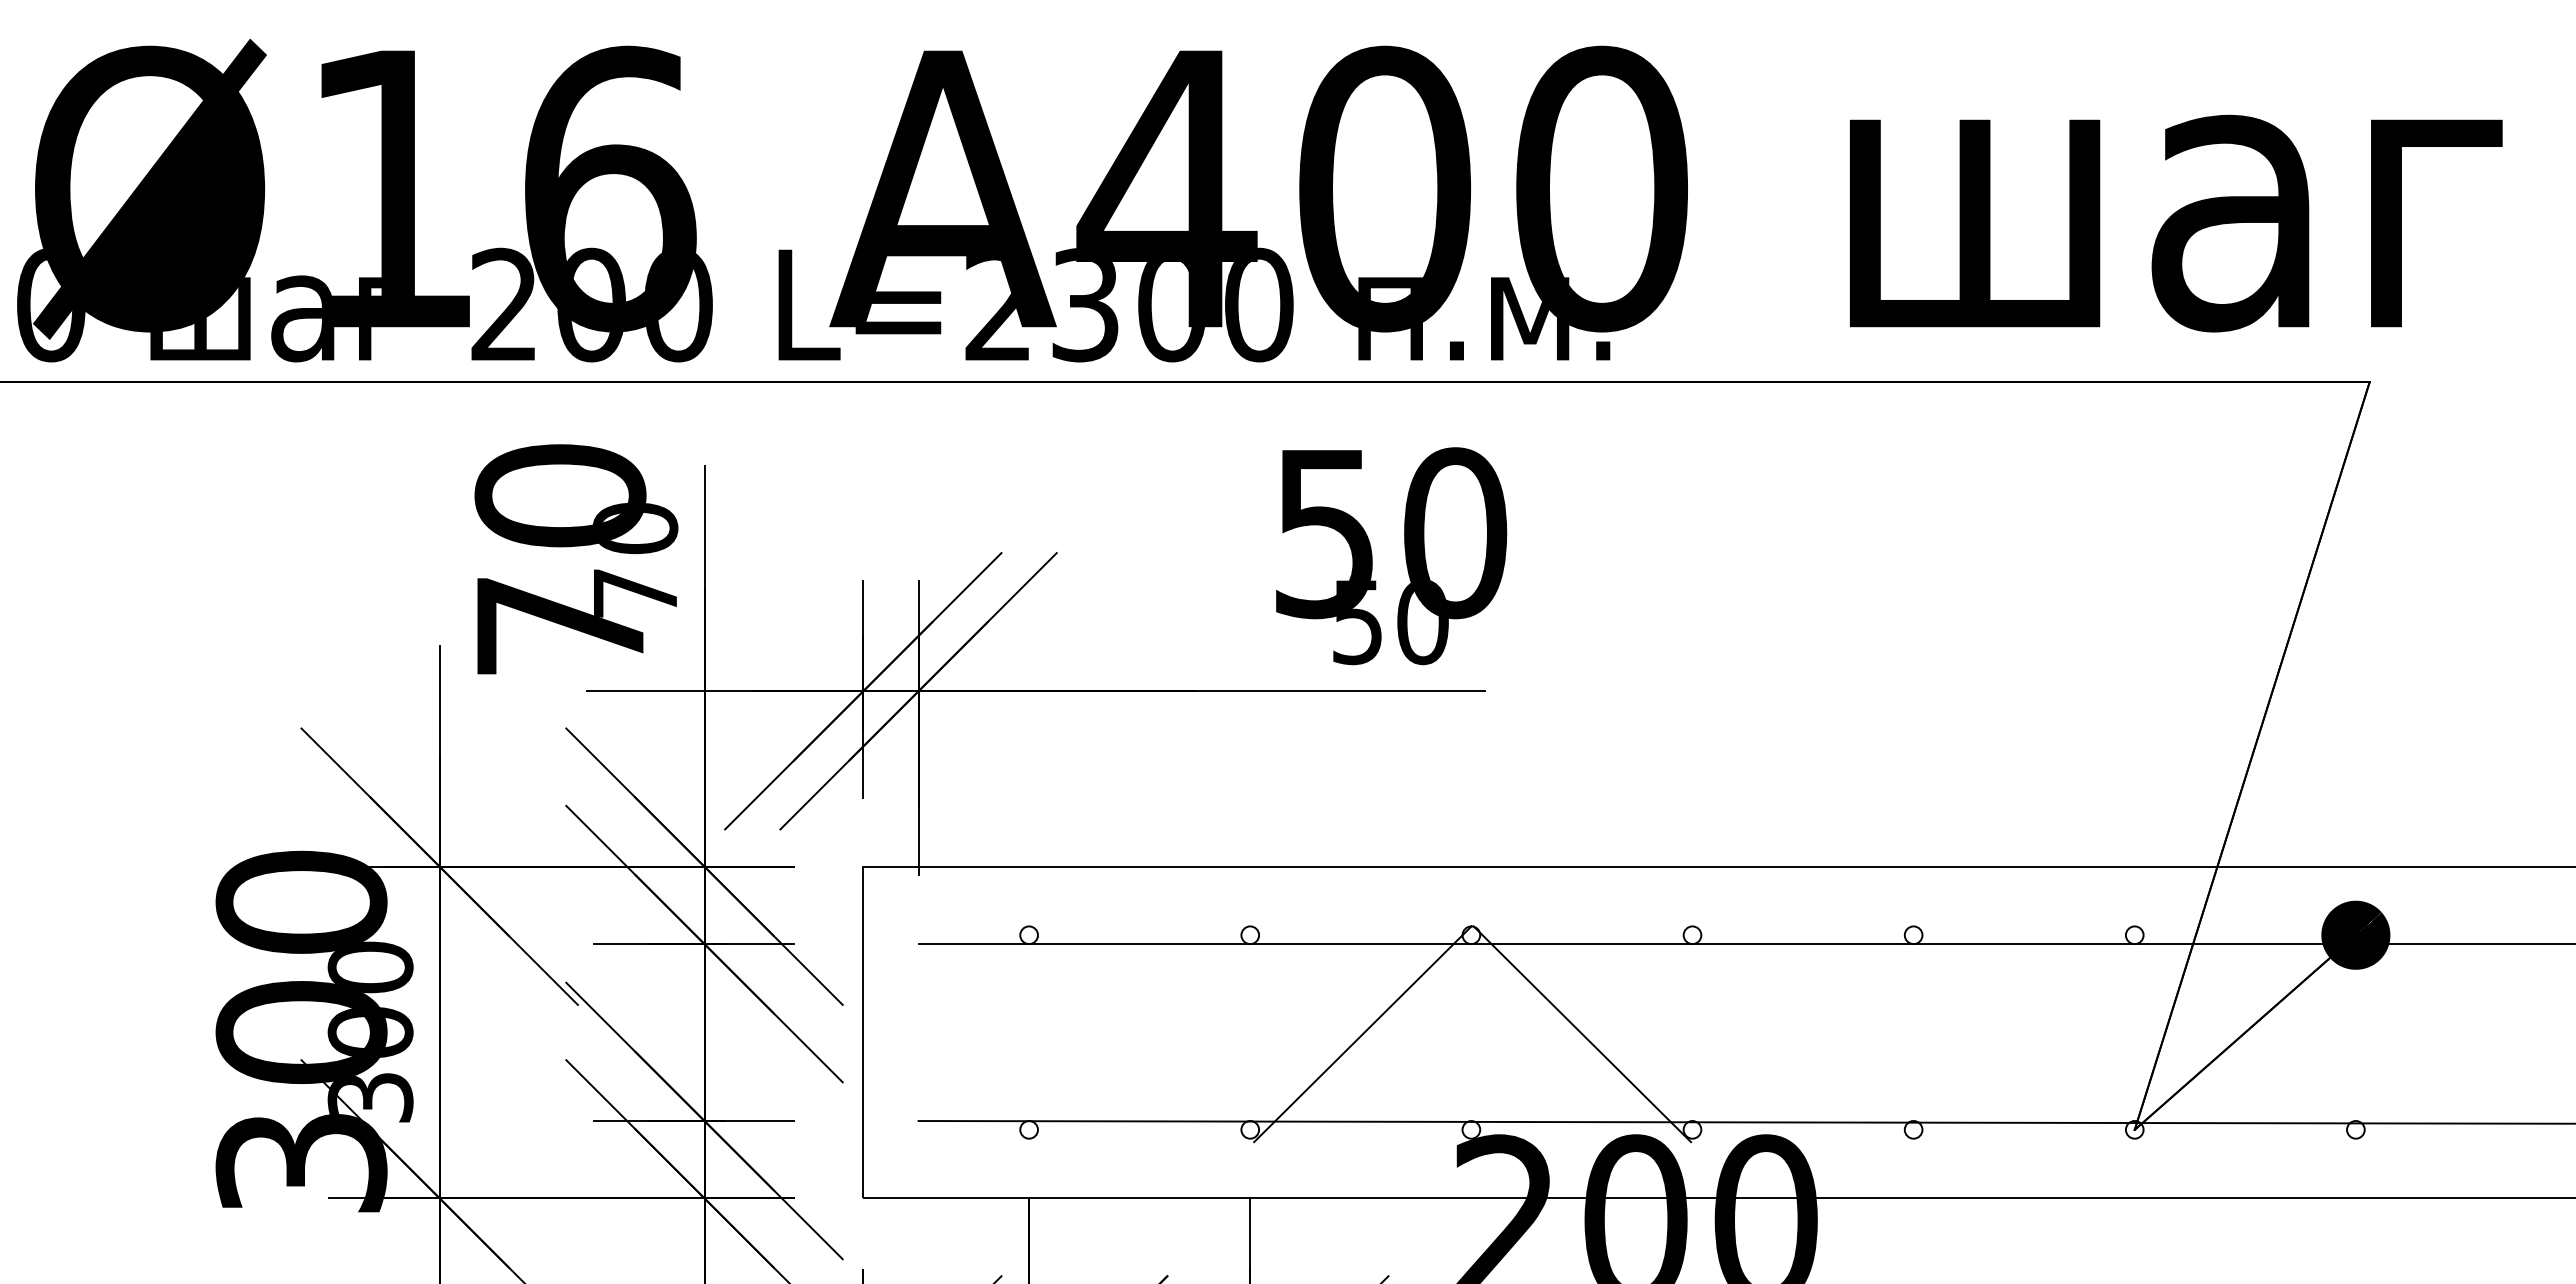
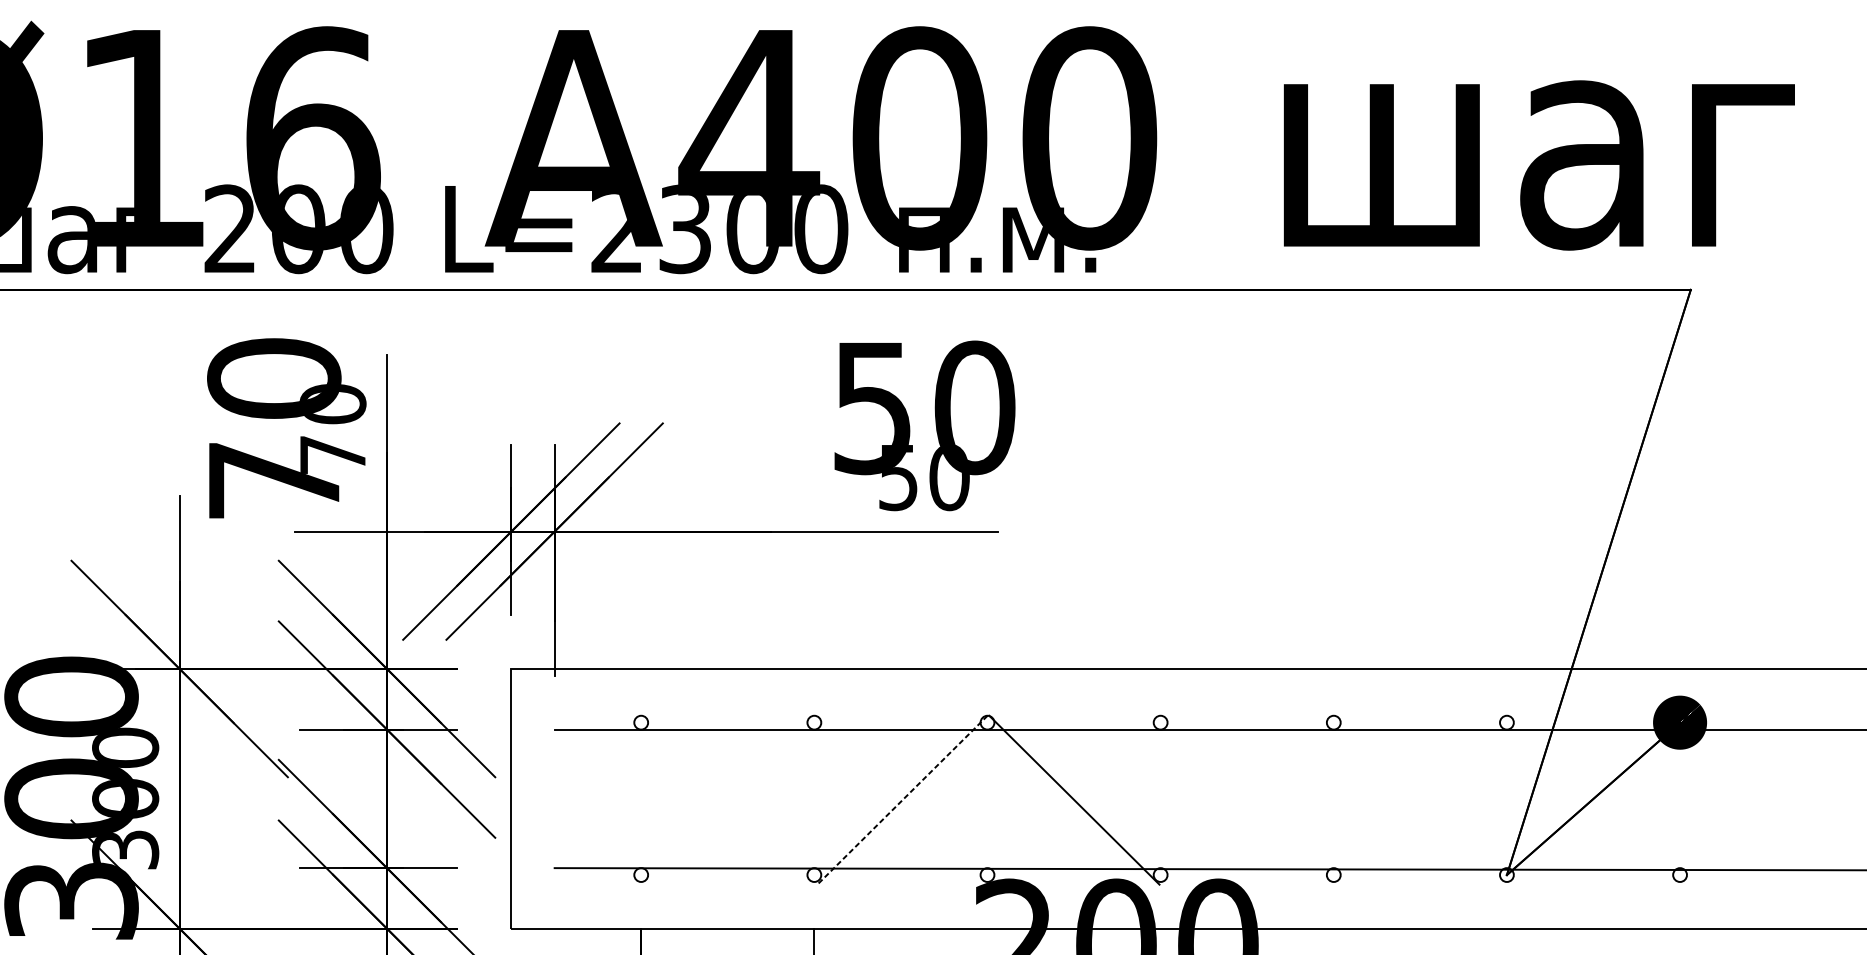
line: (1362, 1034) -> (902, 800), solid -> dashed

